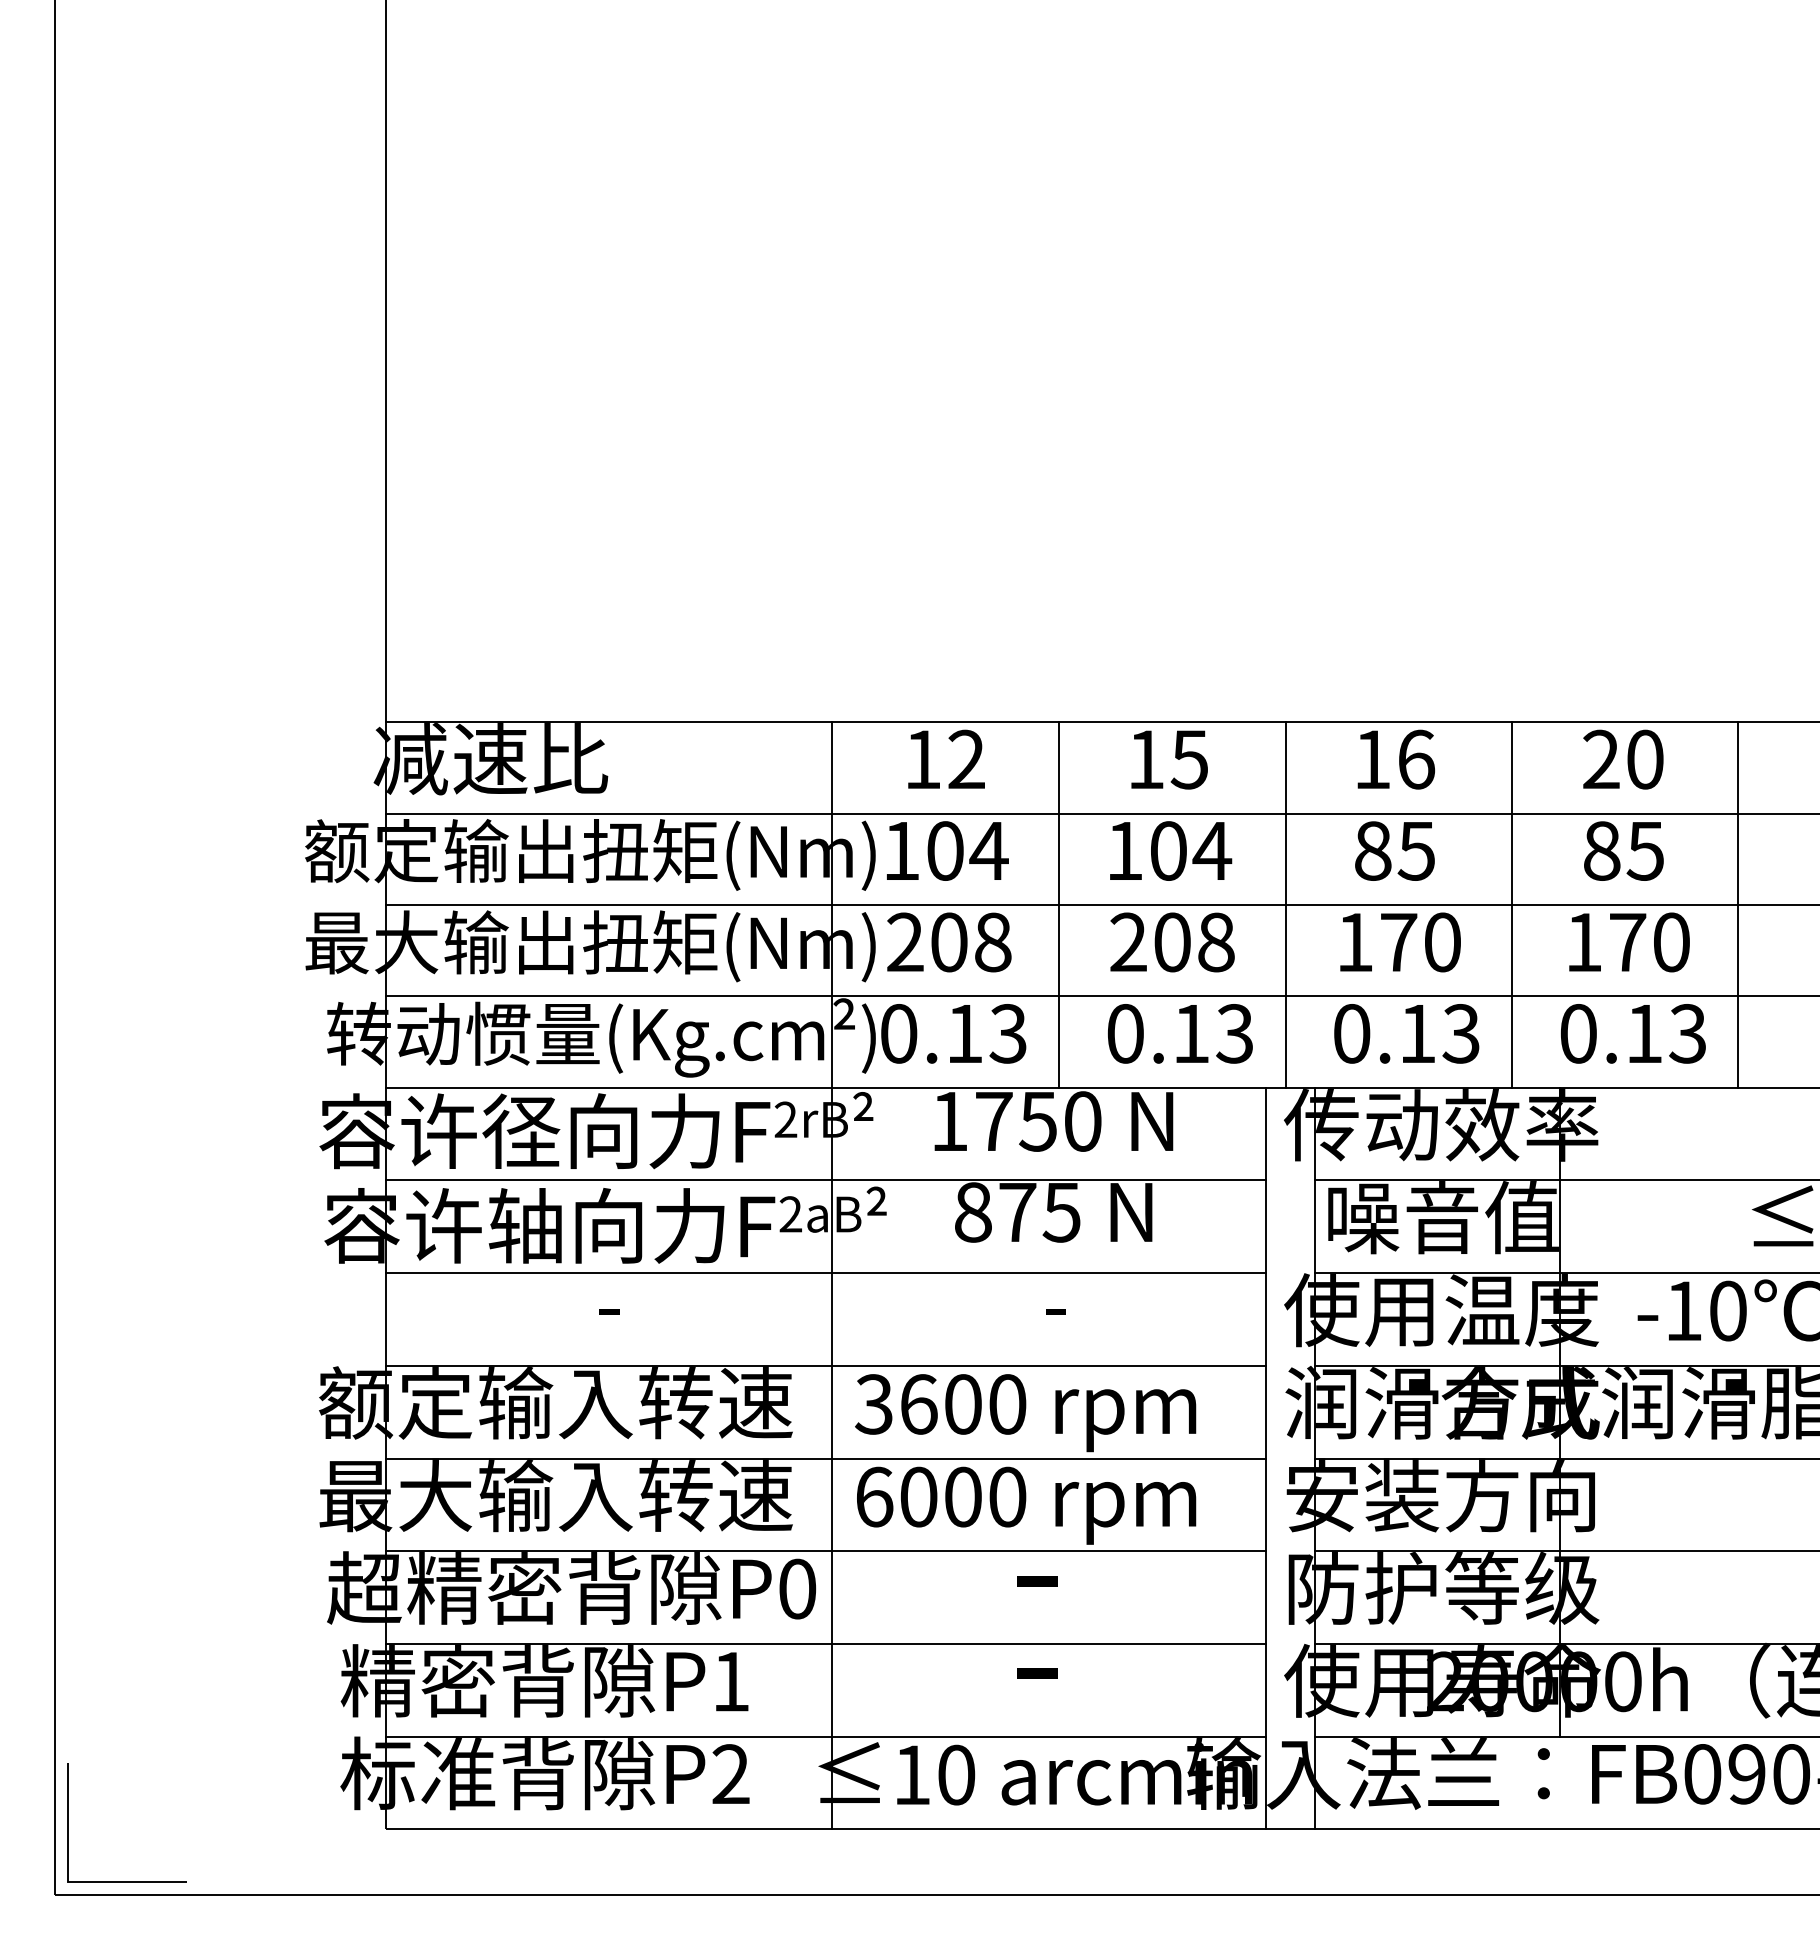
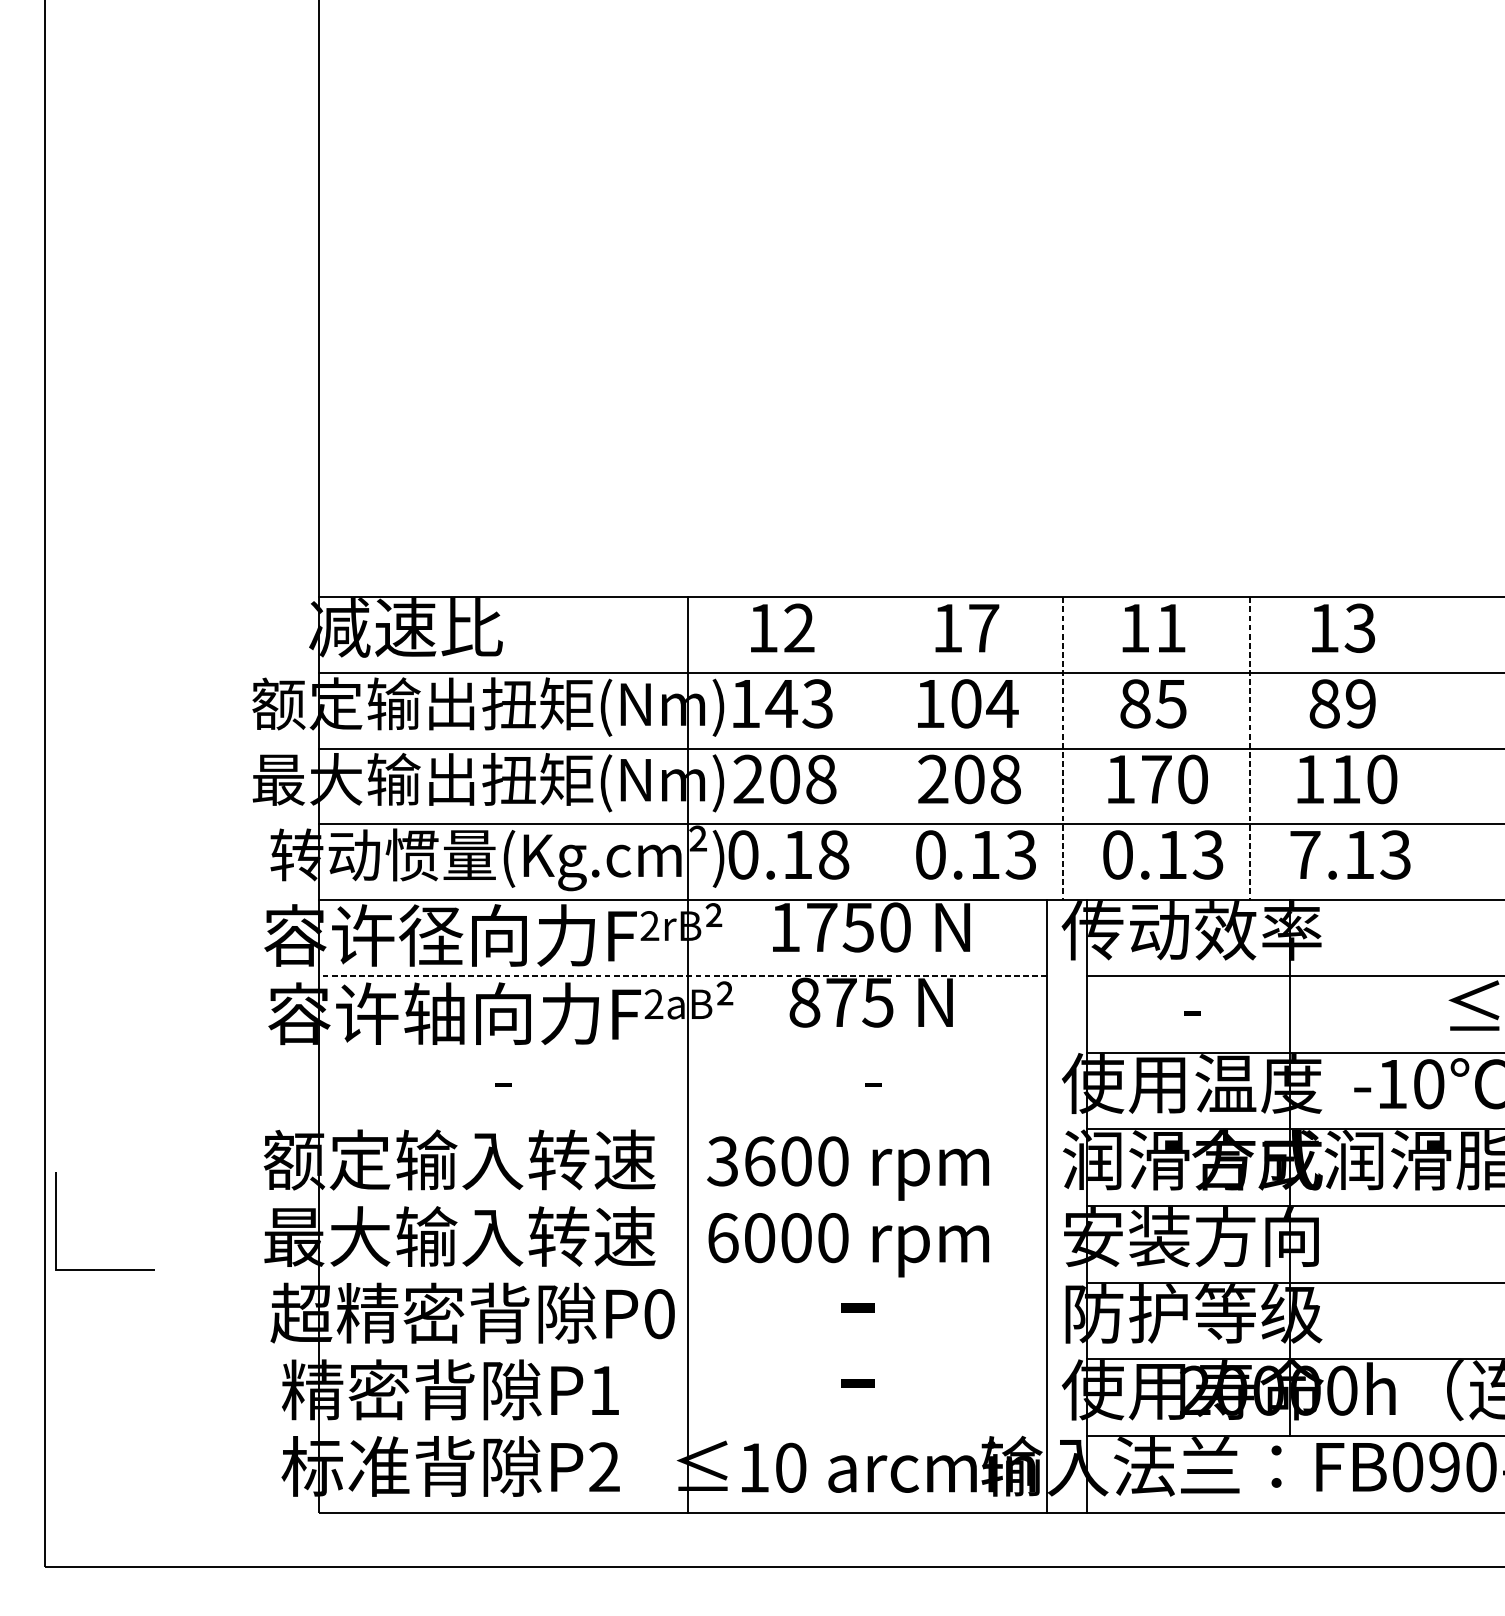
text: (1189, 759) -> (983, 628), 15 -> 17
text: (1417, 759) -> (1172, 628), 16 -> 11
text: (1623, 759) -> (1342, 628), 20 -> 13
text: (966, 850) -> (799, 703), 104 -> 143
text: (1644, 850) -> (1359, 703), 85 -> 89
line: (1059, 904) -> (876, 748), removed
line: (1738, 904) -> (1437, 748), removed
line: (1285, 905) -> (1062, 748), solid -> dashed
line: (1512, 905) -> (1250, 748), solid -> dashed
text: (1628, 942) -> (1346, 779), 170 -> 110
text: (1007, 1033) -> (833, 854), 0.13 -> 0.18
text: (1578, 1033) -> (1305, 854), 0.13 -> 7.13
line: (825, 1180) -> (682, 976), solid -> dashed
text: (1443, 1217) -> (1193, 1006), 噪音值 -> -
line: (825, 1273) -> (682, 1053), removed
line: (825, 1365) -> (682, 1129), removed
line: (825, 1458) -> (682, 1206), removed
line: (825, 1551) -> (682, 1282), removed
line: (825, 1643) -> (682, 1359), removed
line: (825, 1736) -> (682, 1435), removed
line: (68, 1822) -> (56, 1220), moved

